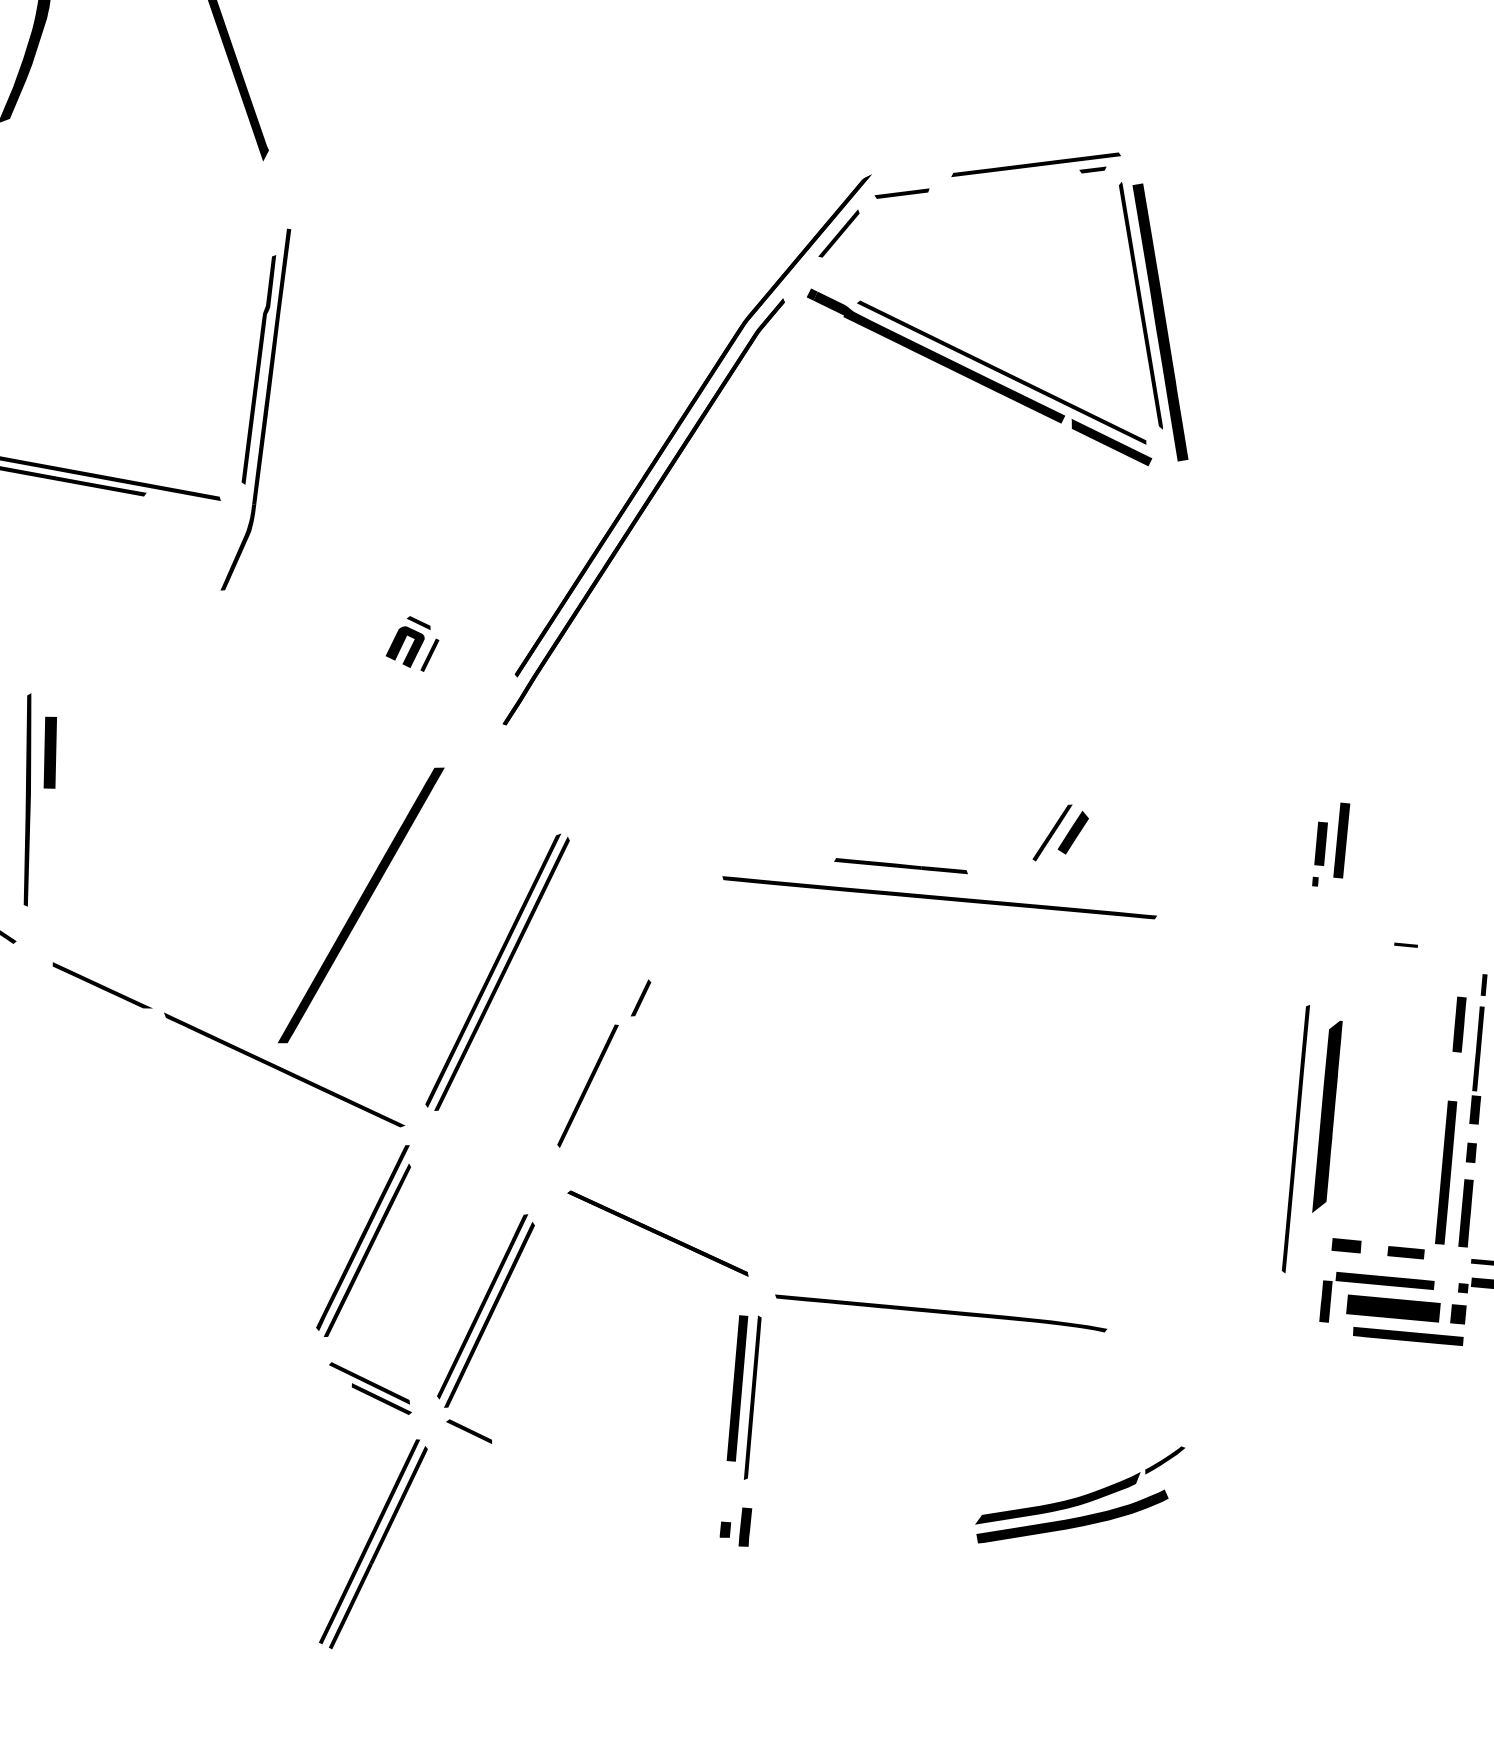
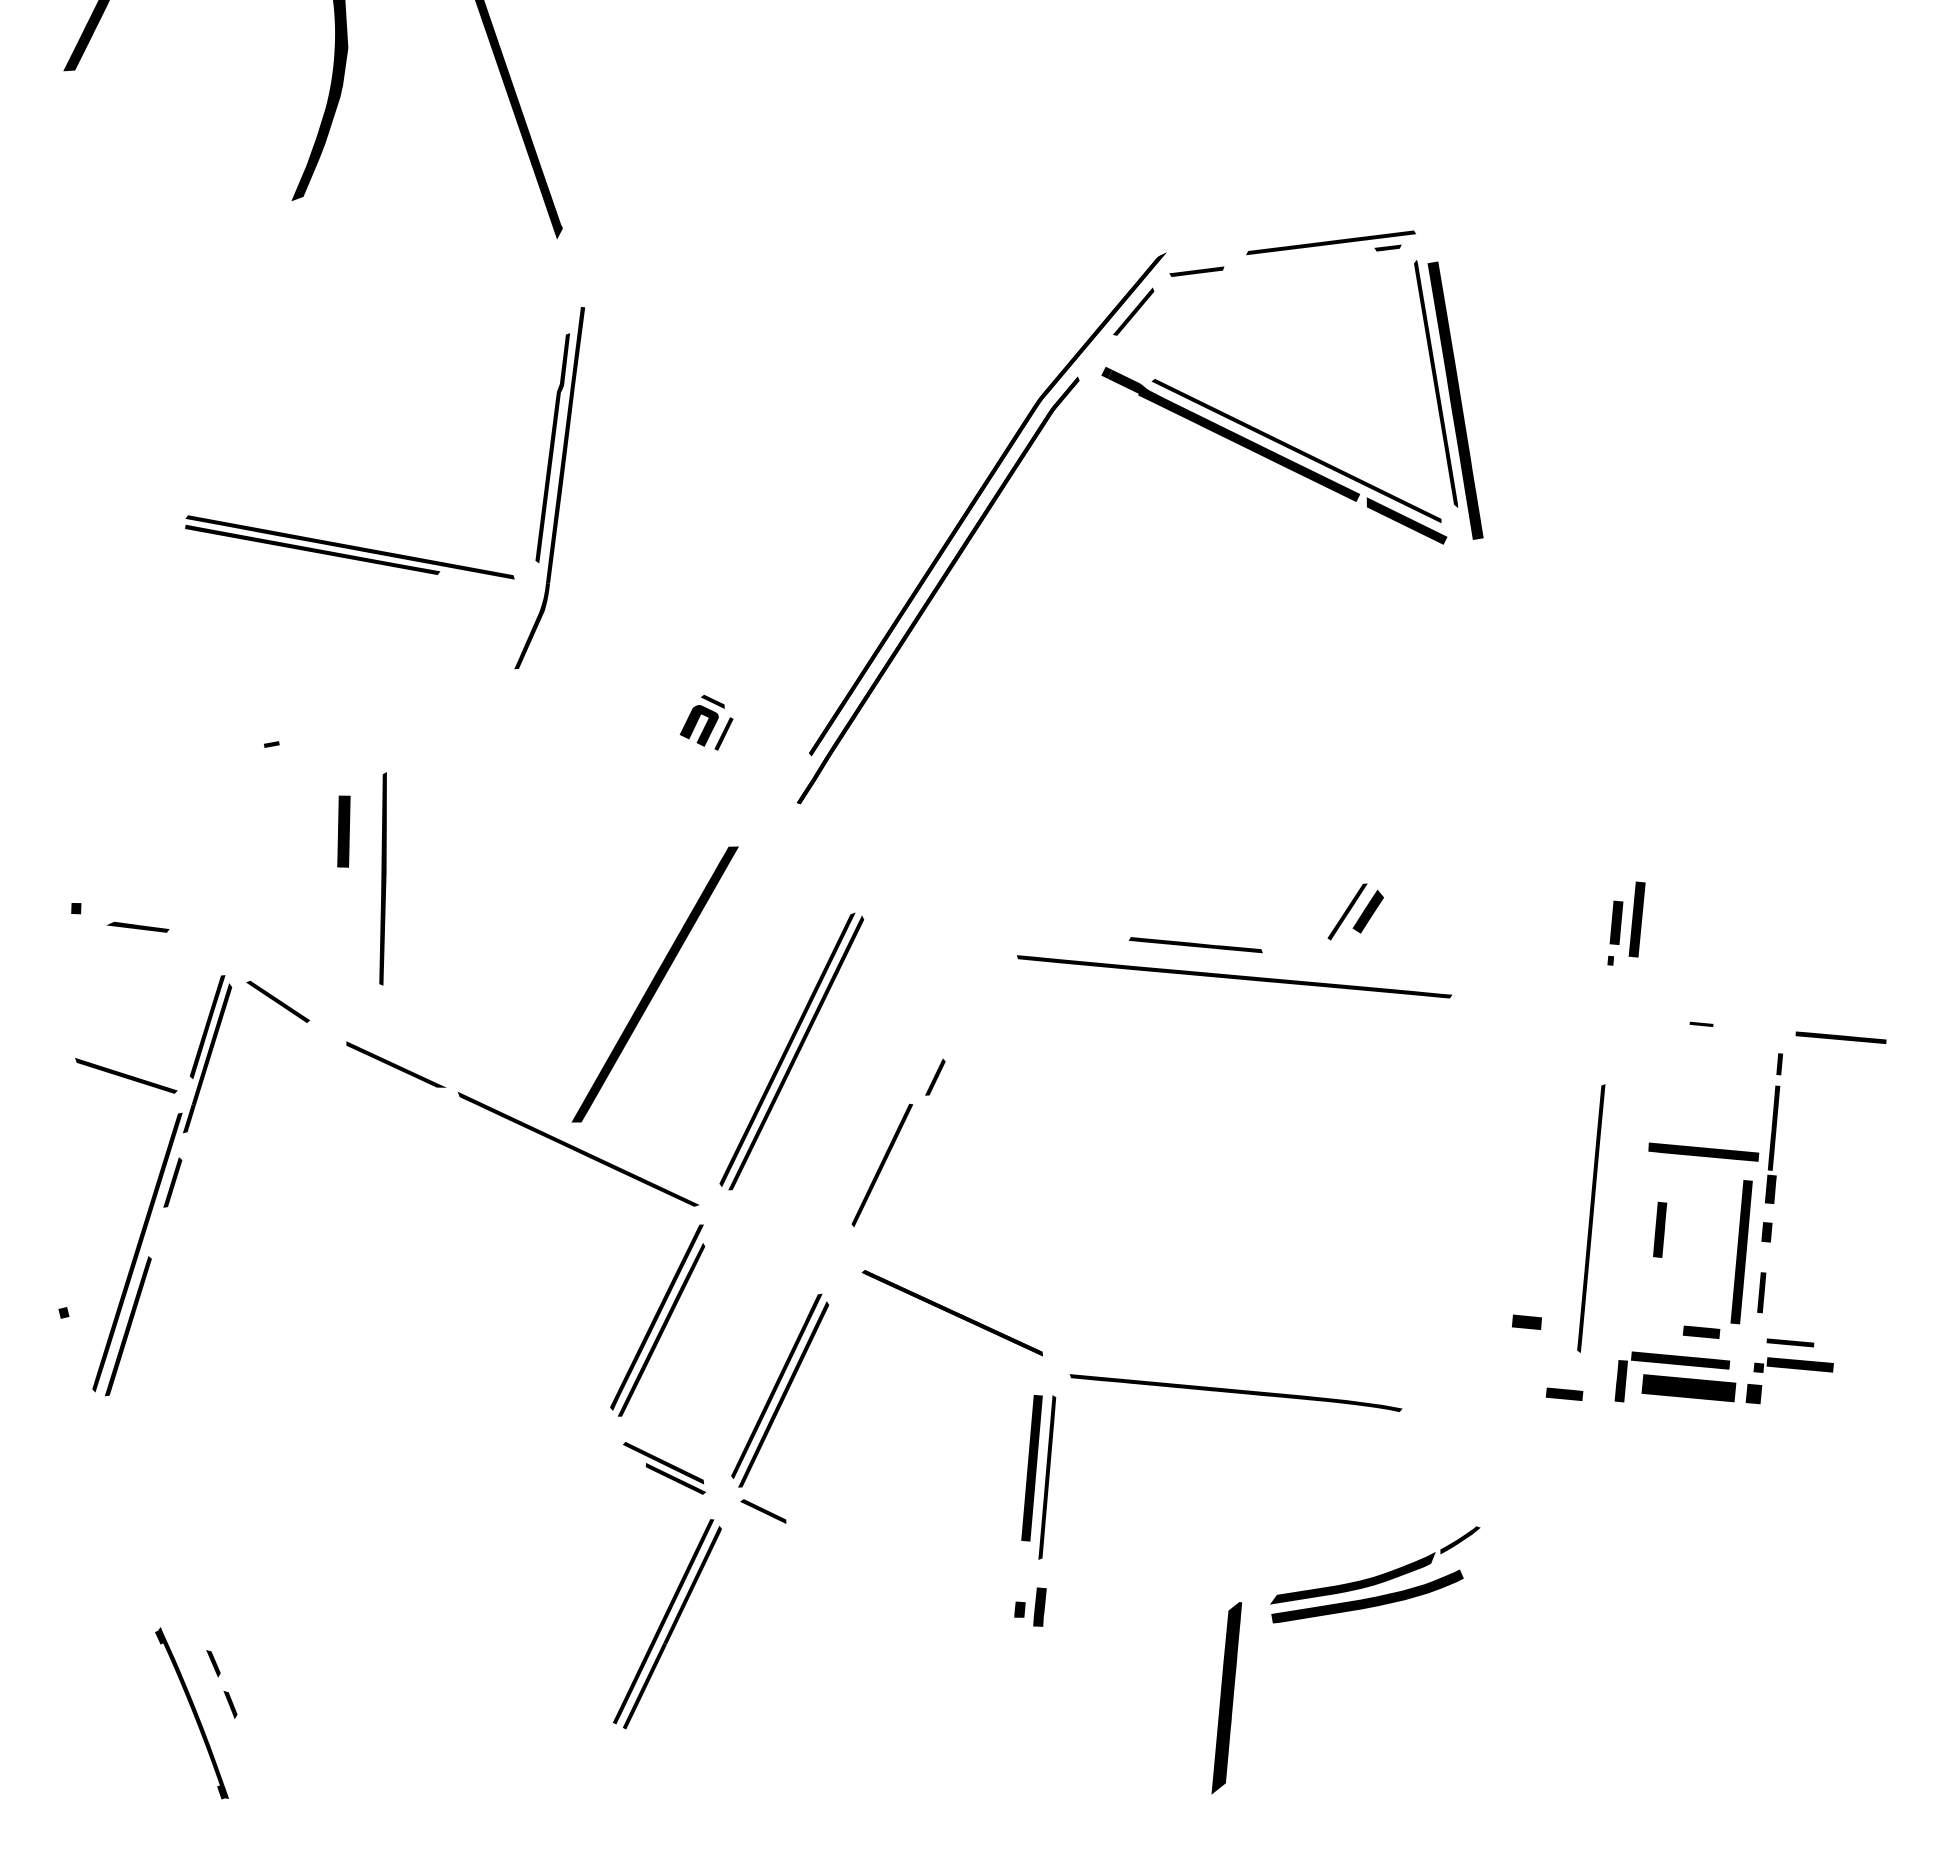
part: (26, 799) -> (382, 878), moved
part: (1459, 1024) -> (1660, 1229), moved
part: (1327, 1117) -> (1226, 1698), moved
part: (1465, 1212) -> (1761, 1292), size x0.6
part: (1346, 1244) -> (1526, 1321), moved
part: (1269, 1313) -> (1564, 1393), added
part: (1408, 1335) -> (1703, 1151), moved

